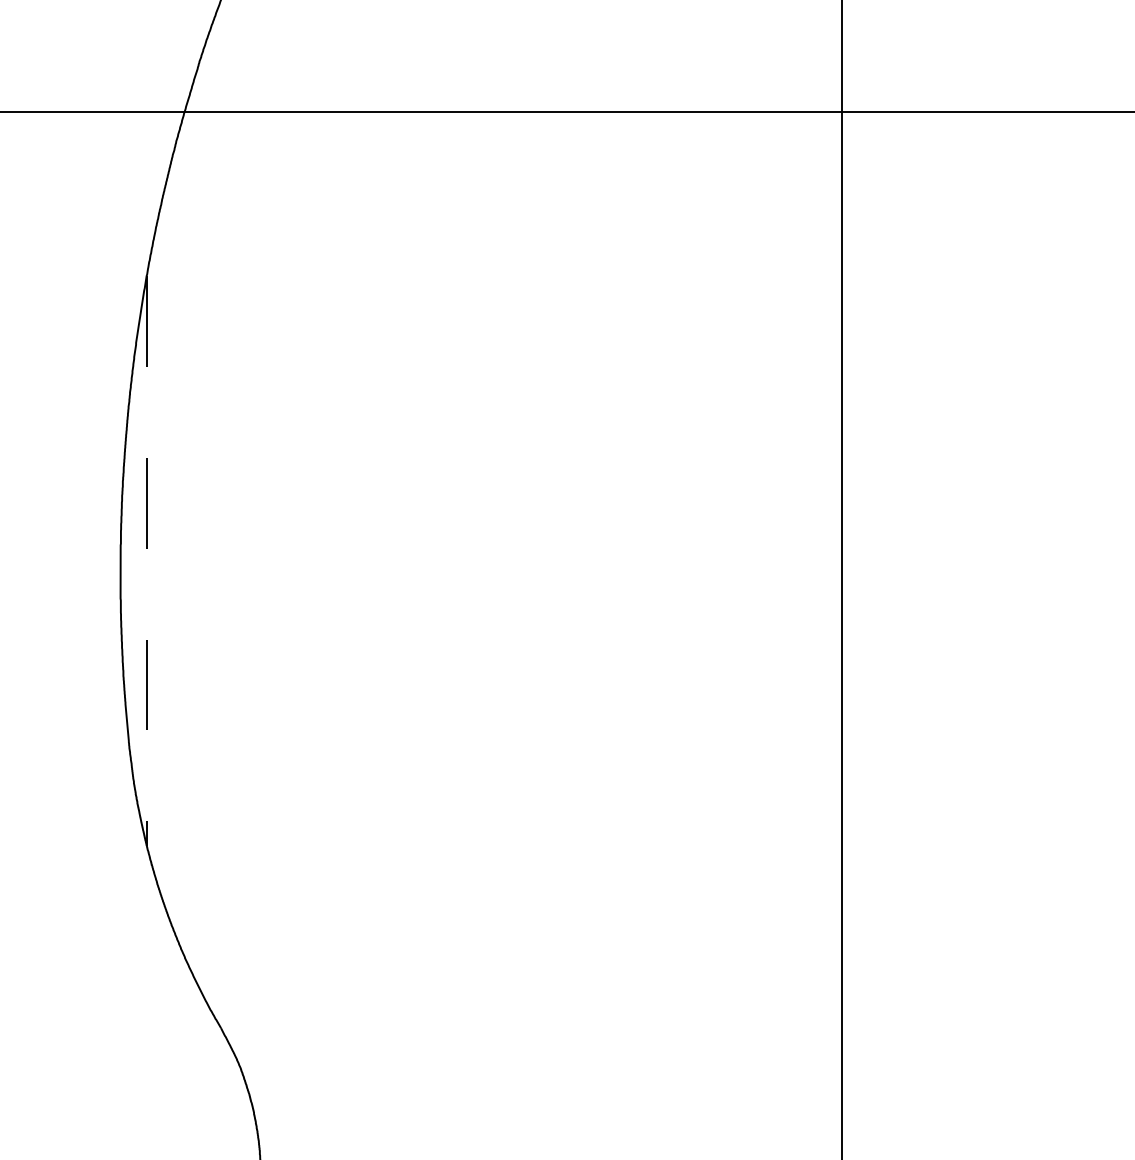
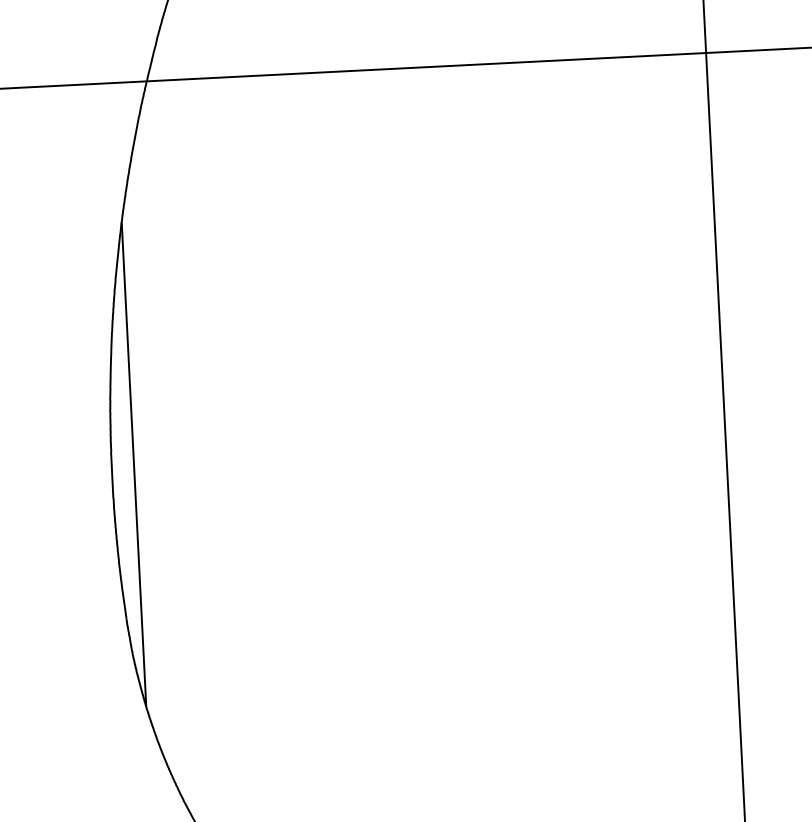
line: (146, 560) -> (133, 464), dashed -> solid

